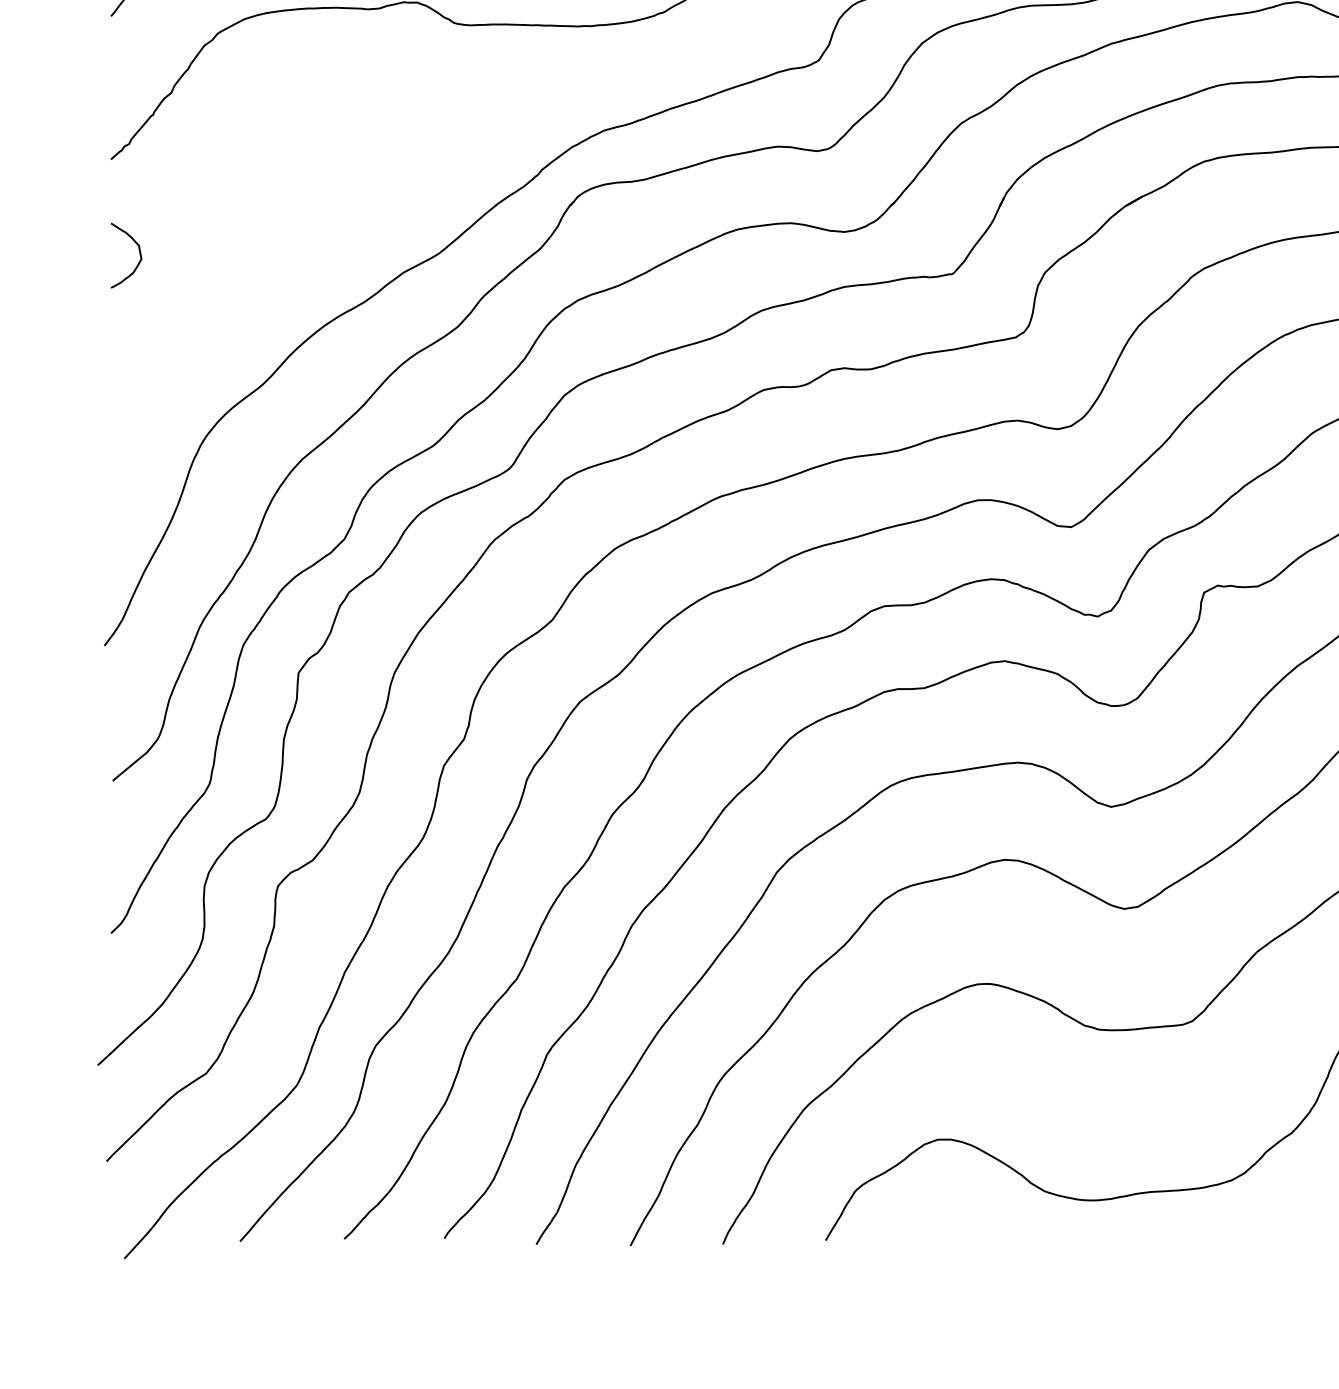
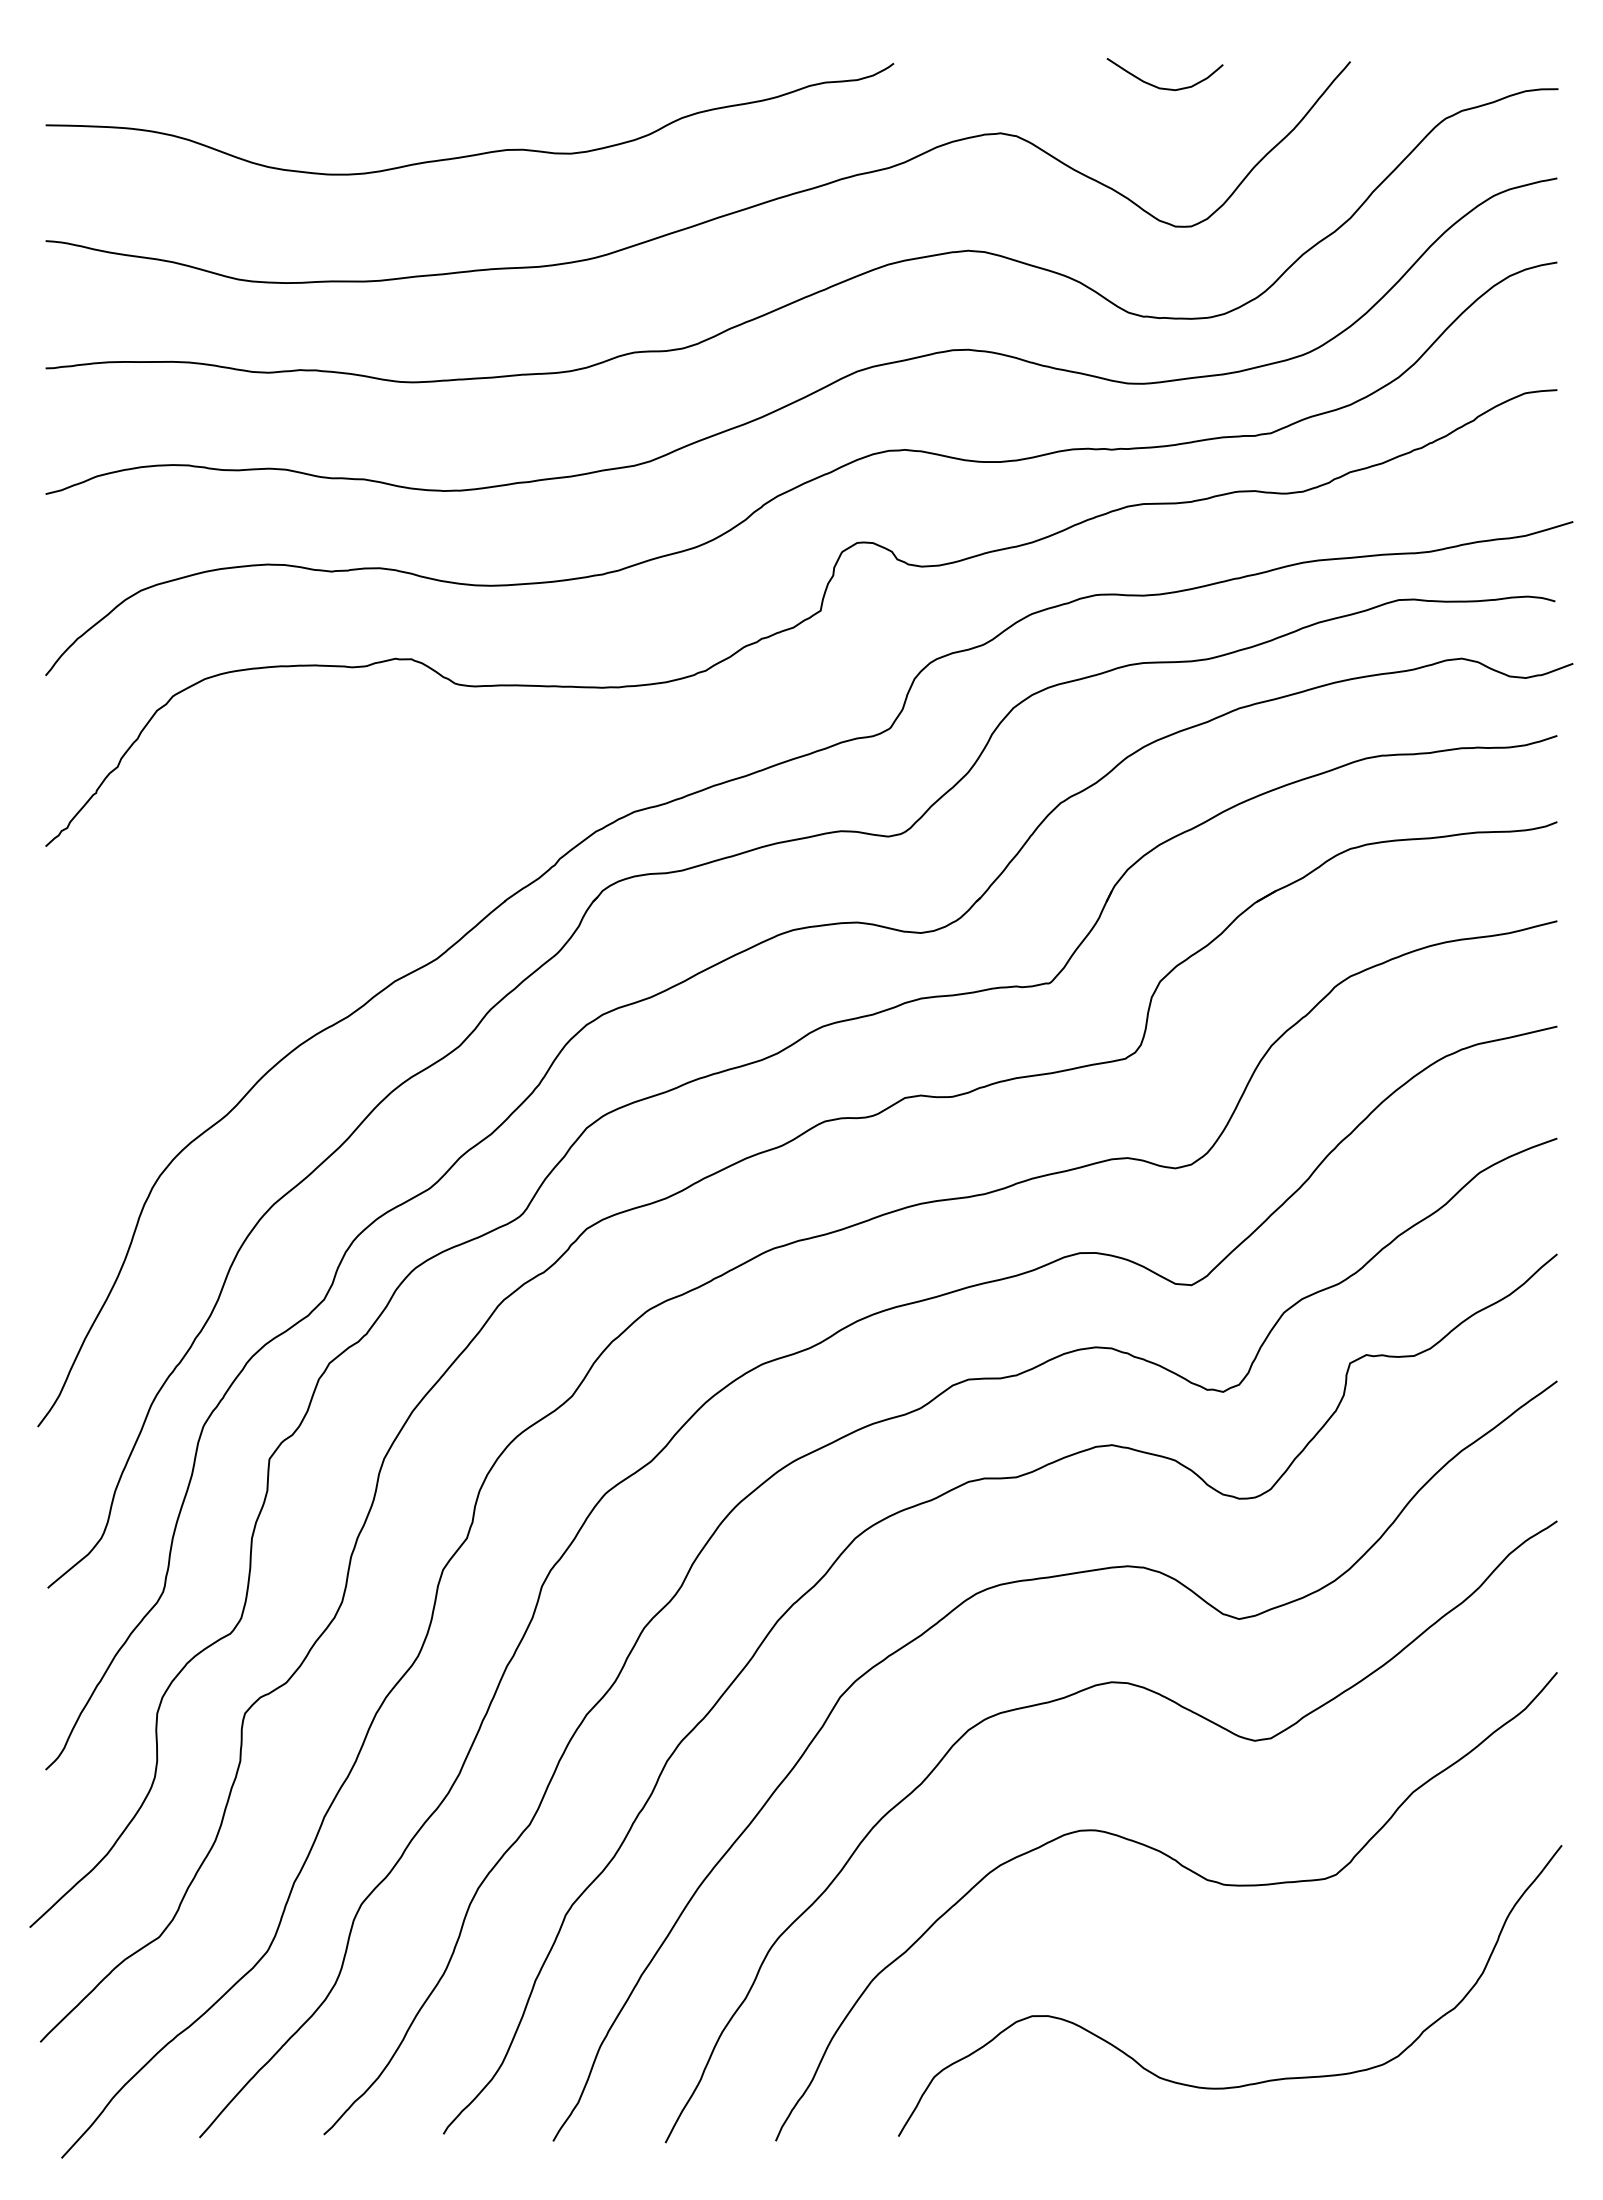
curve: (139, 253) -> (79, 958), removed

